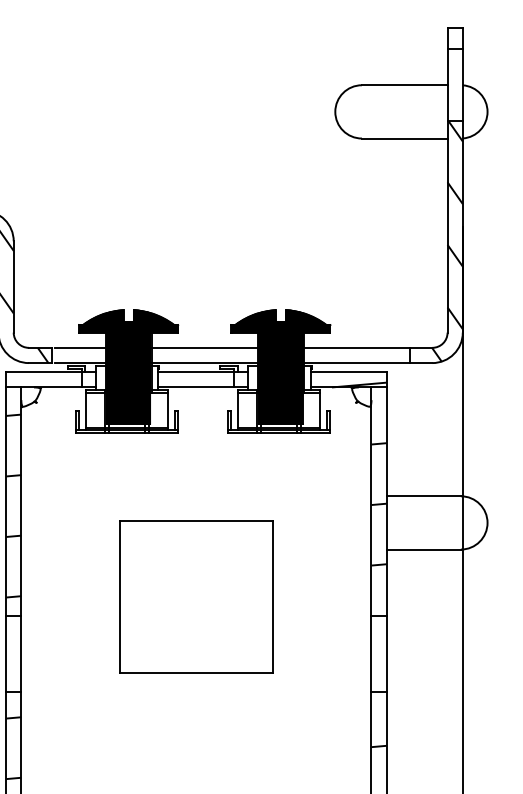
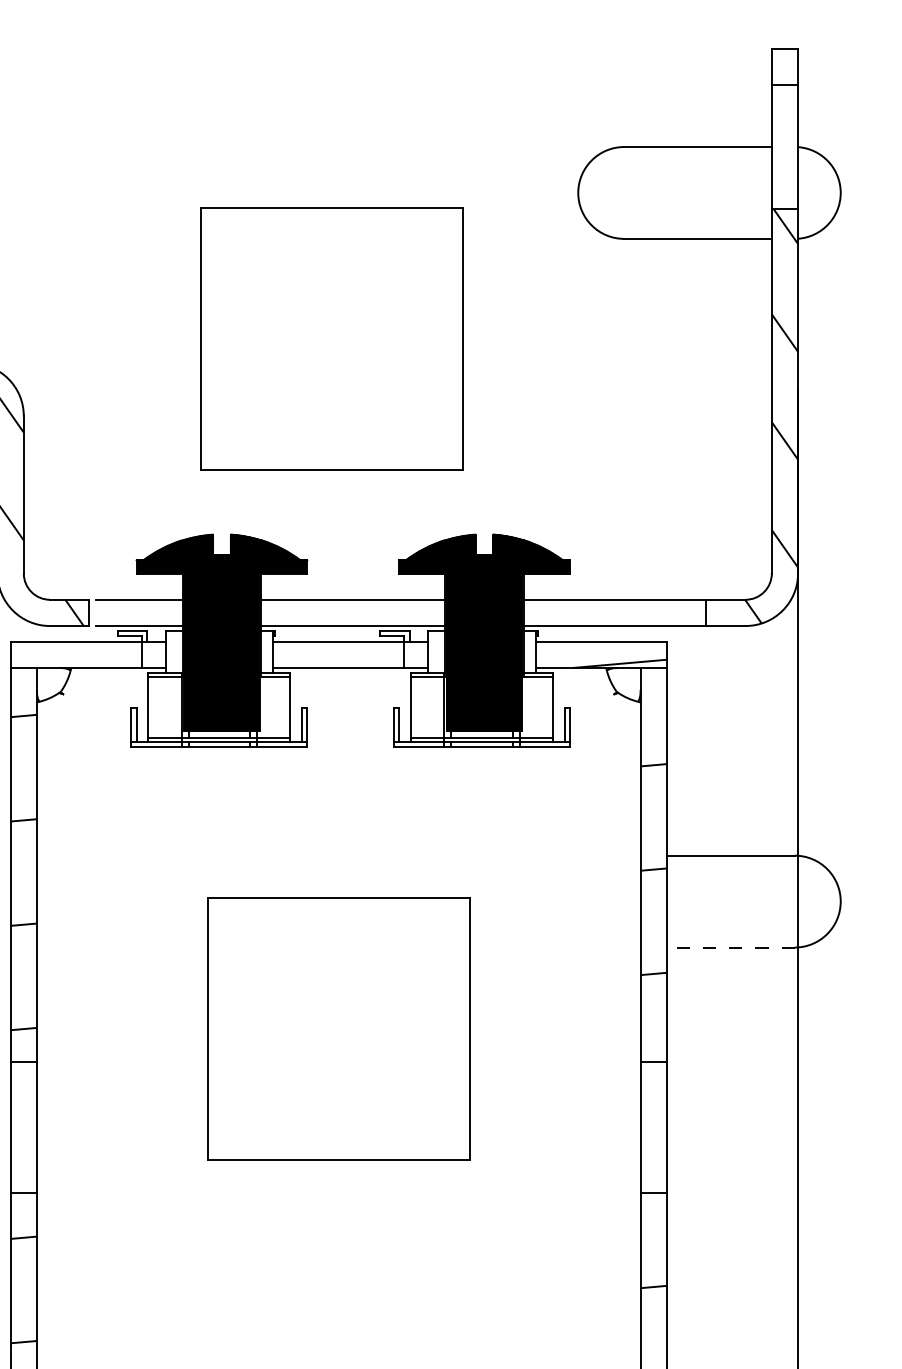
part: (192, 196) -> (332, 338), added
line: (423, 549) -> (730, 947), solid -> dashed

